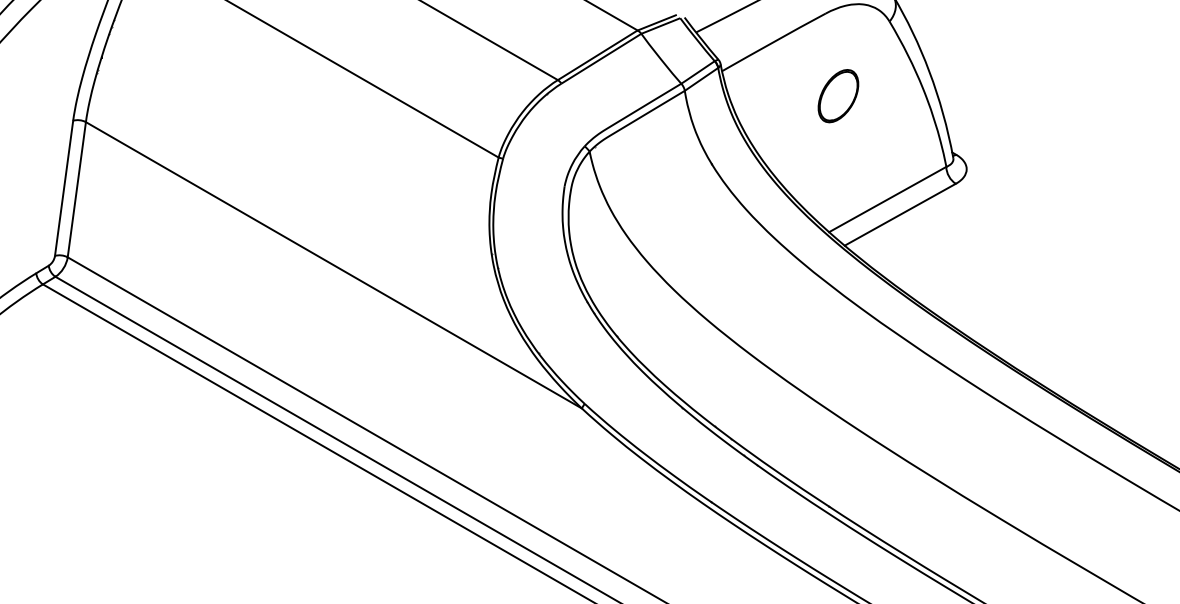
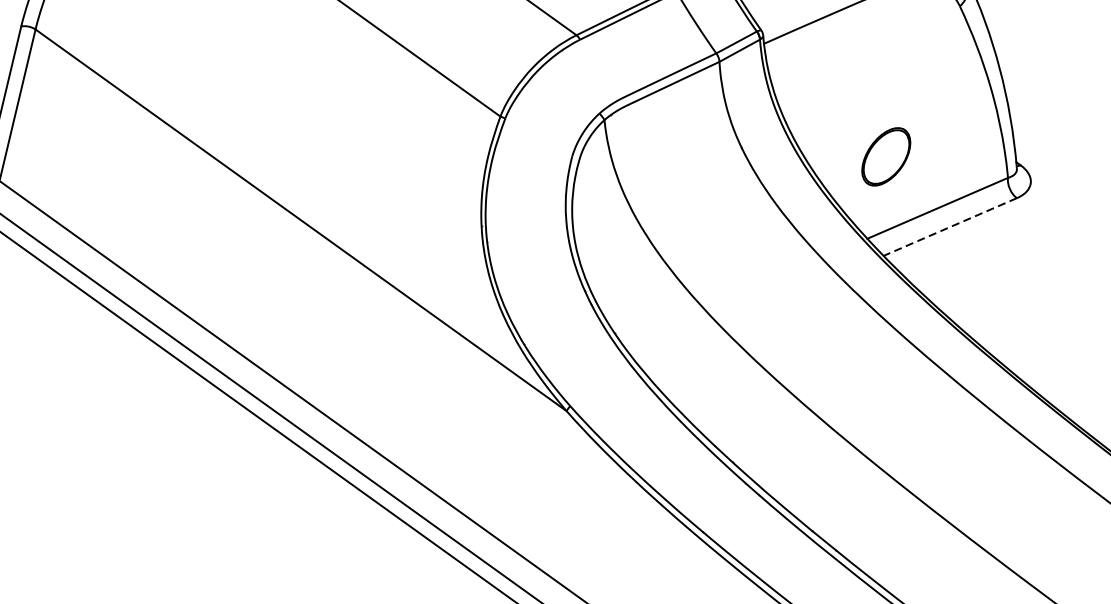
part: (838, 96) -> (886, 157), moved
line: (900, 214) -> (950, 226), solid -> dashed

